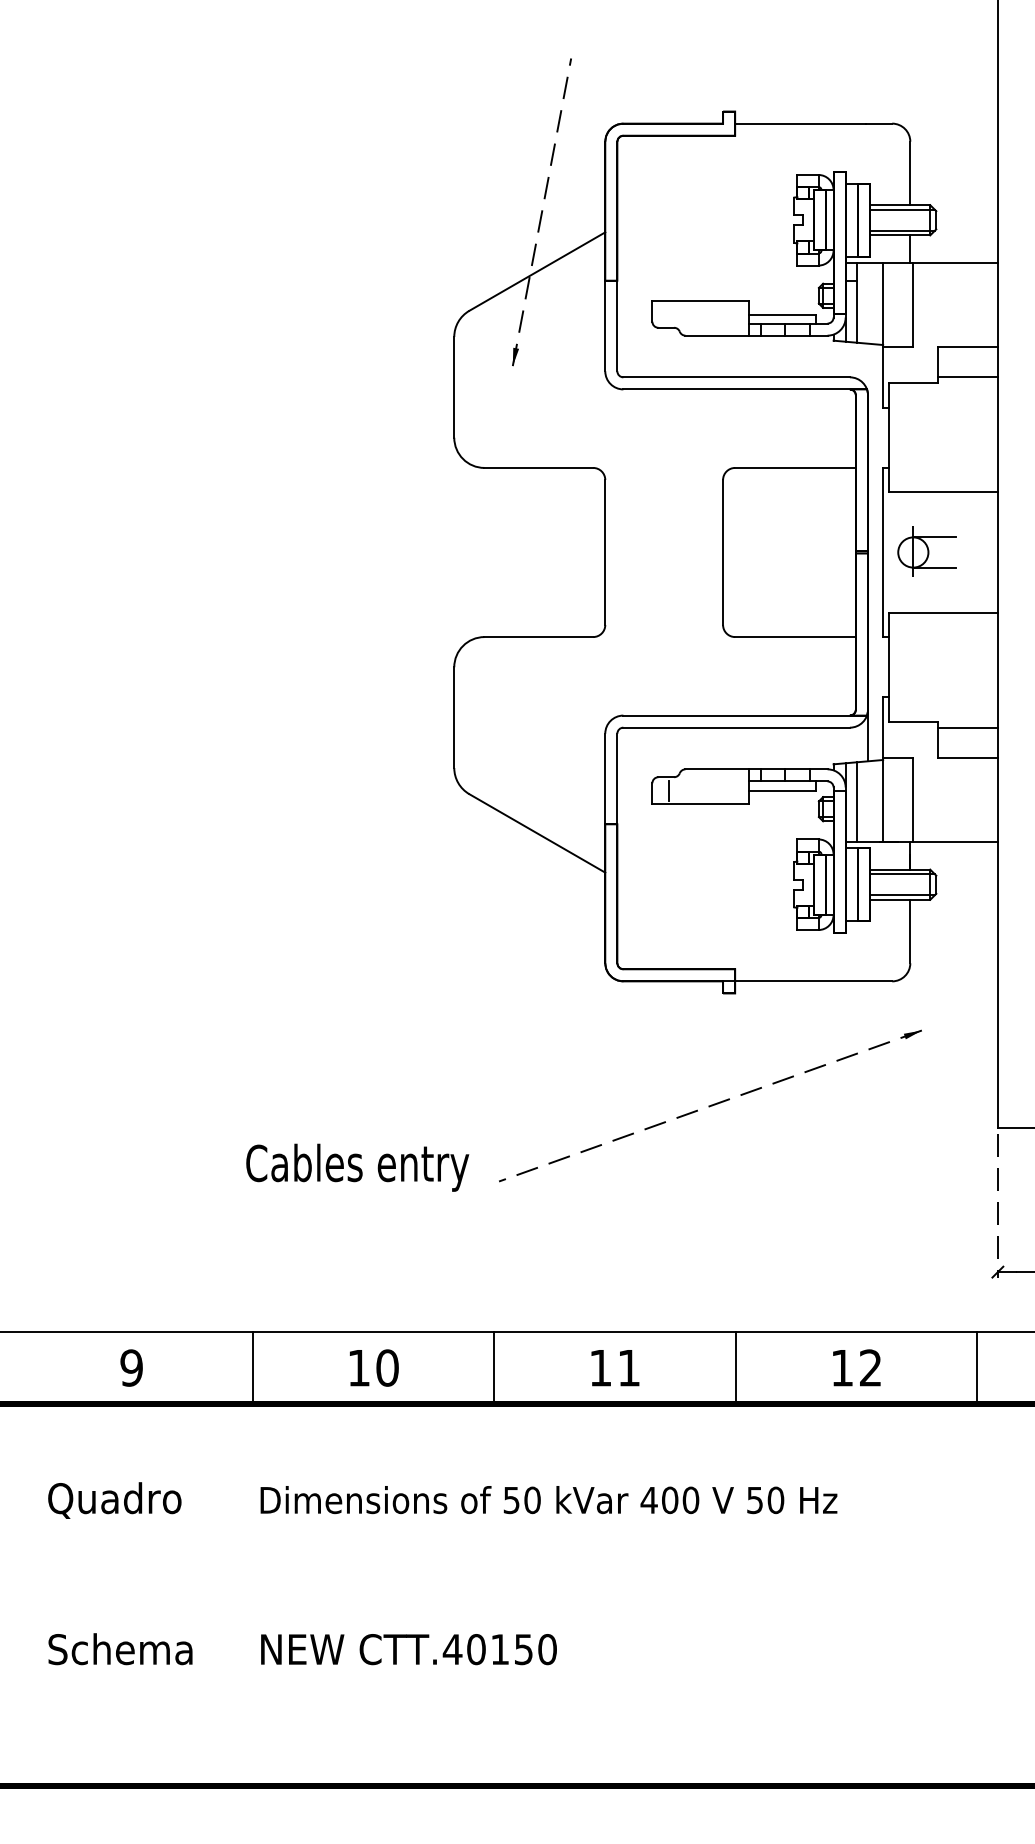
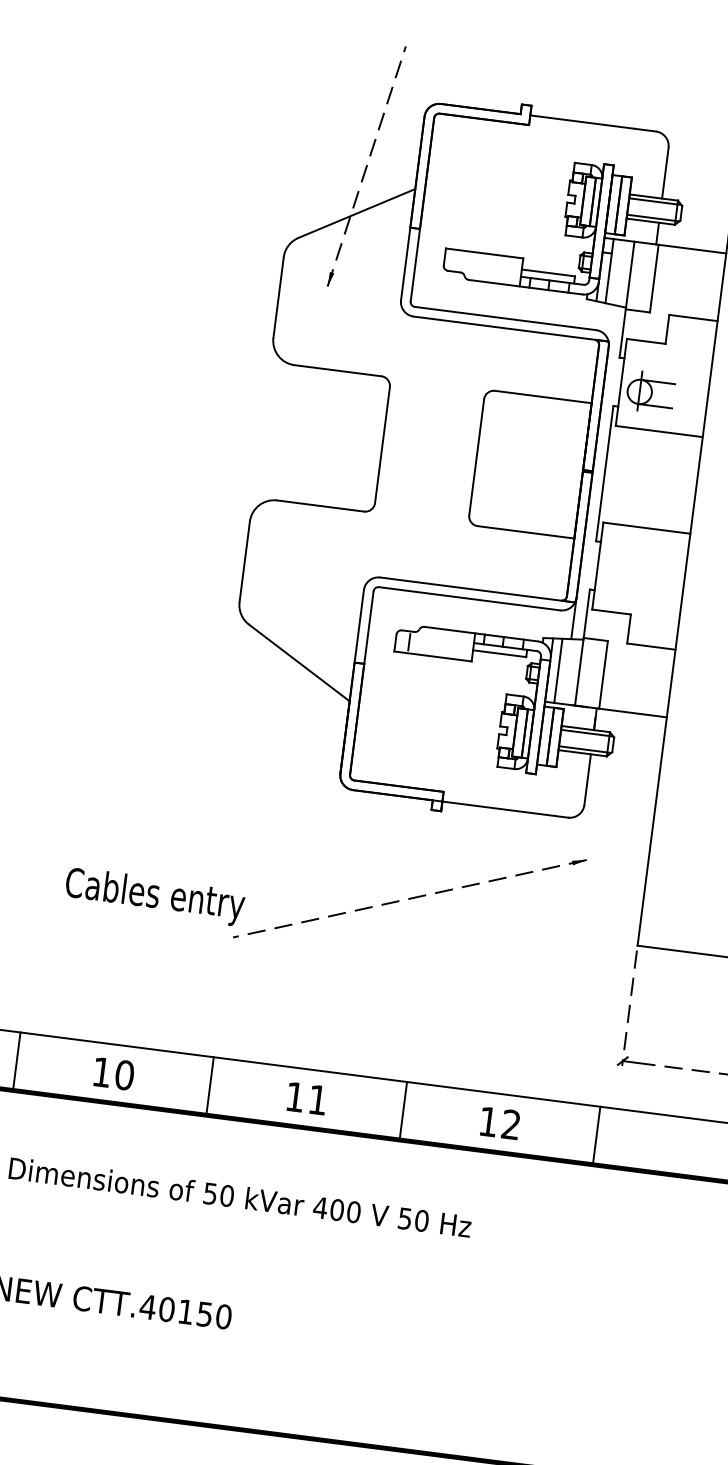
line: (967, 377) -> (690, 342), removed
part: (926, 551) -> (650, 392), moved
line: (967, 727) -> (654, 622), removed
text: (357, 1167) -> (154, 896), moved

